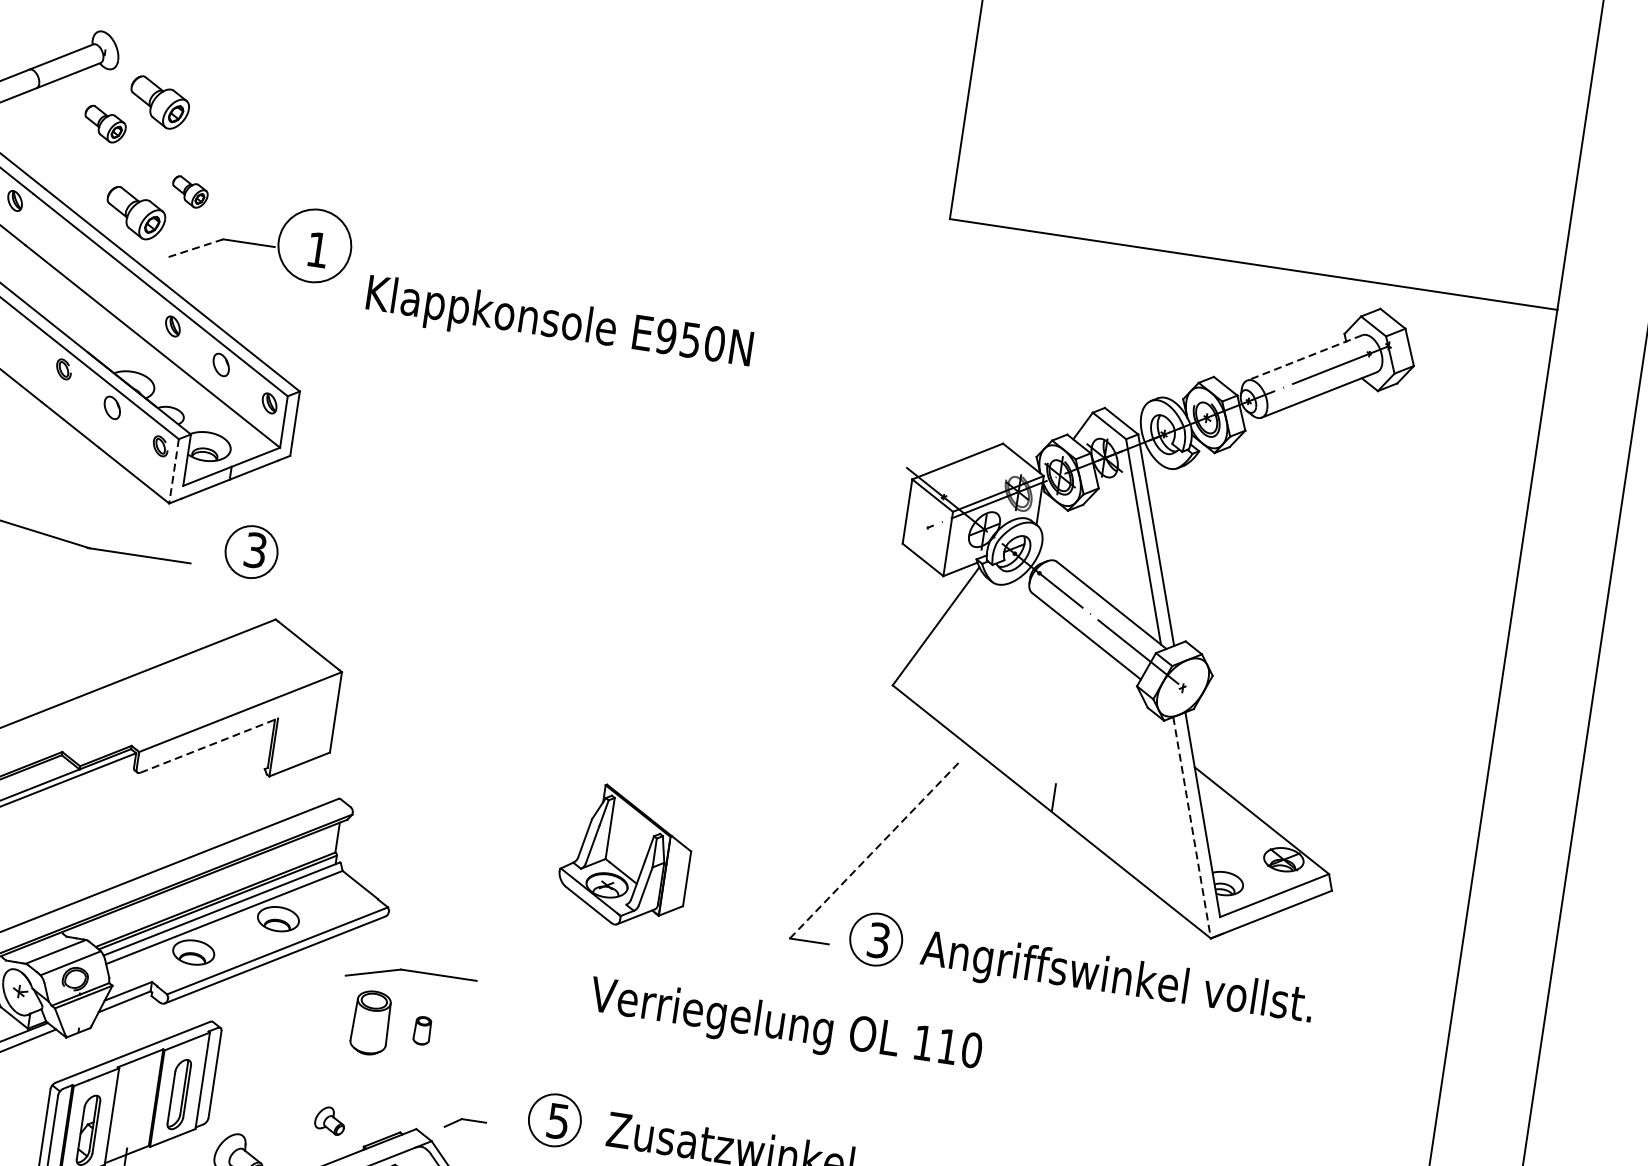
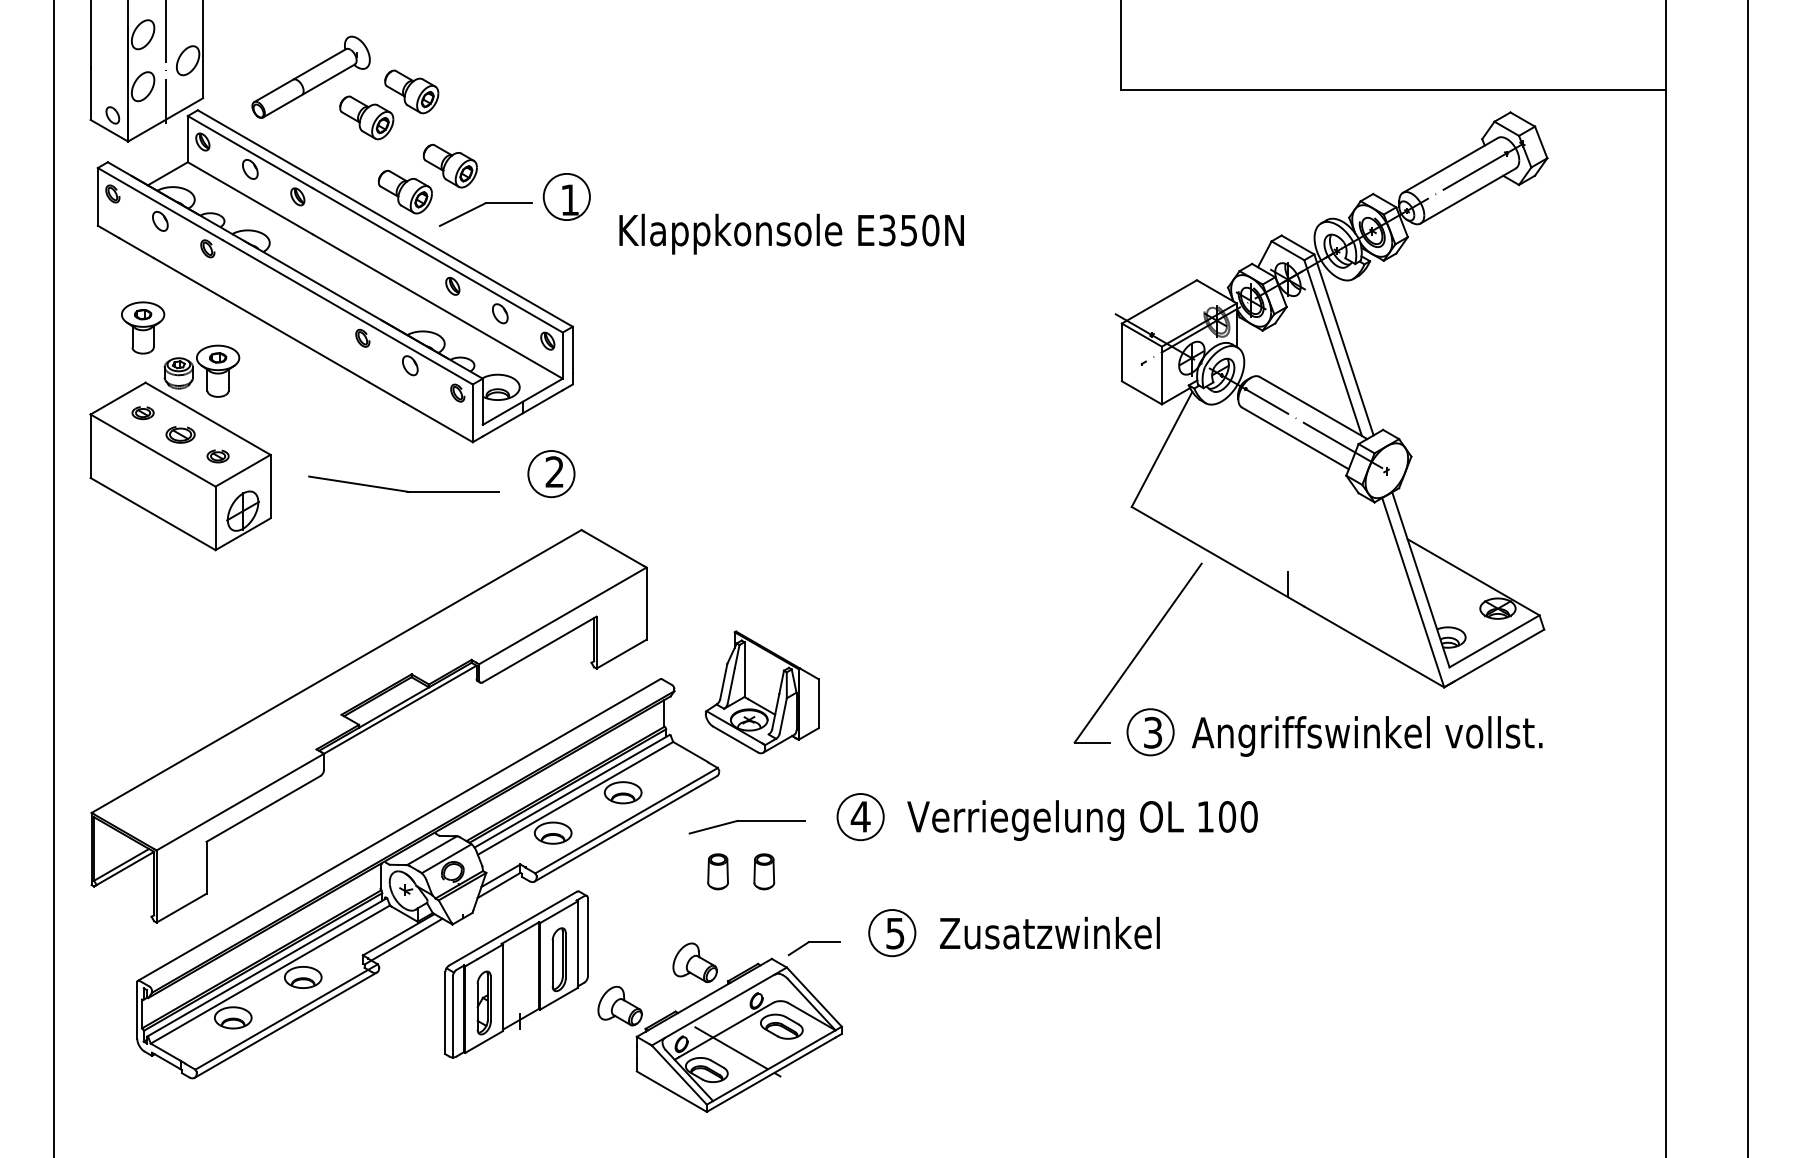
part: (104, 123) -> (366, 117), size x1.43
part: (189, 192) -> (449, 166), size x1.67
circle: (314, 245) -> (566, 196), size x0.71
line: (195, 248) -> (462, 214), dashed -> solid
text: (665, 336) -> (886, 230), E950N -> E350N
line: (1304, 357) -> (1450, 165), dashed -> solid
line: (173, 471) -> (472, 413), dashed -> solid
text: (255, 549) -> (554, 471), 3 -> 2
line: (209, 745) -> (539, 649), dashed -> solid
line: (1192, 827) -> (1413, 592), dashed -> solid
line: (875, 849) -> (1138, 653), dashed -> solid
part: (625, 856) -> (761, 692), moved
part: (538, 986) -> (860, 817), added
part: (370, 1022) -> (717, 871), size x0.62
part: (422, 1030) -> (764, 871), size x1.43
text: (947, 1046) -> (1227, 816), 110 -> 100
part: (329, 1120) -> (694, 962), size x1.67
part: (464, 1124) -> (813, 948), size x1.43

